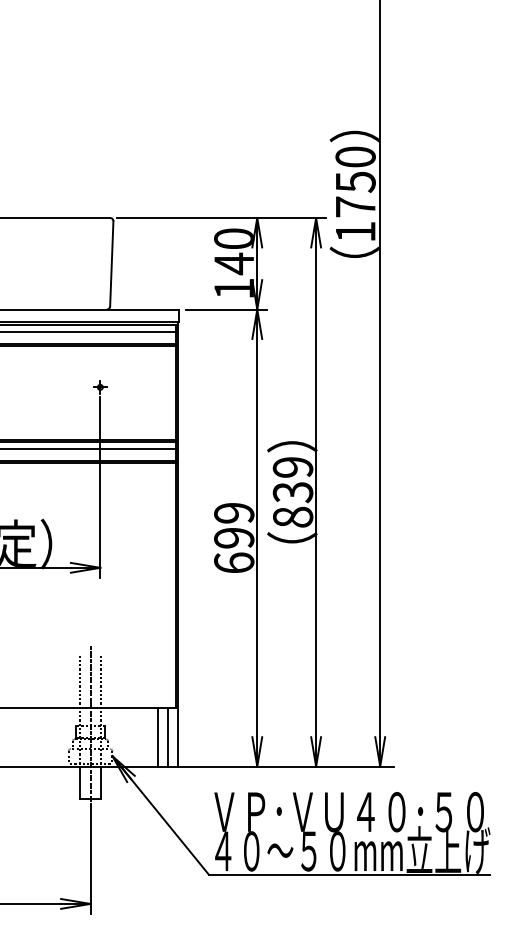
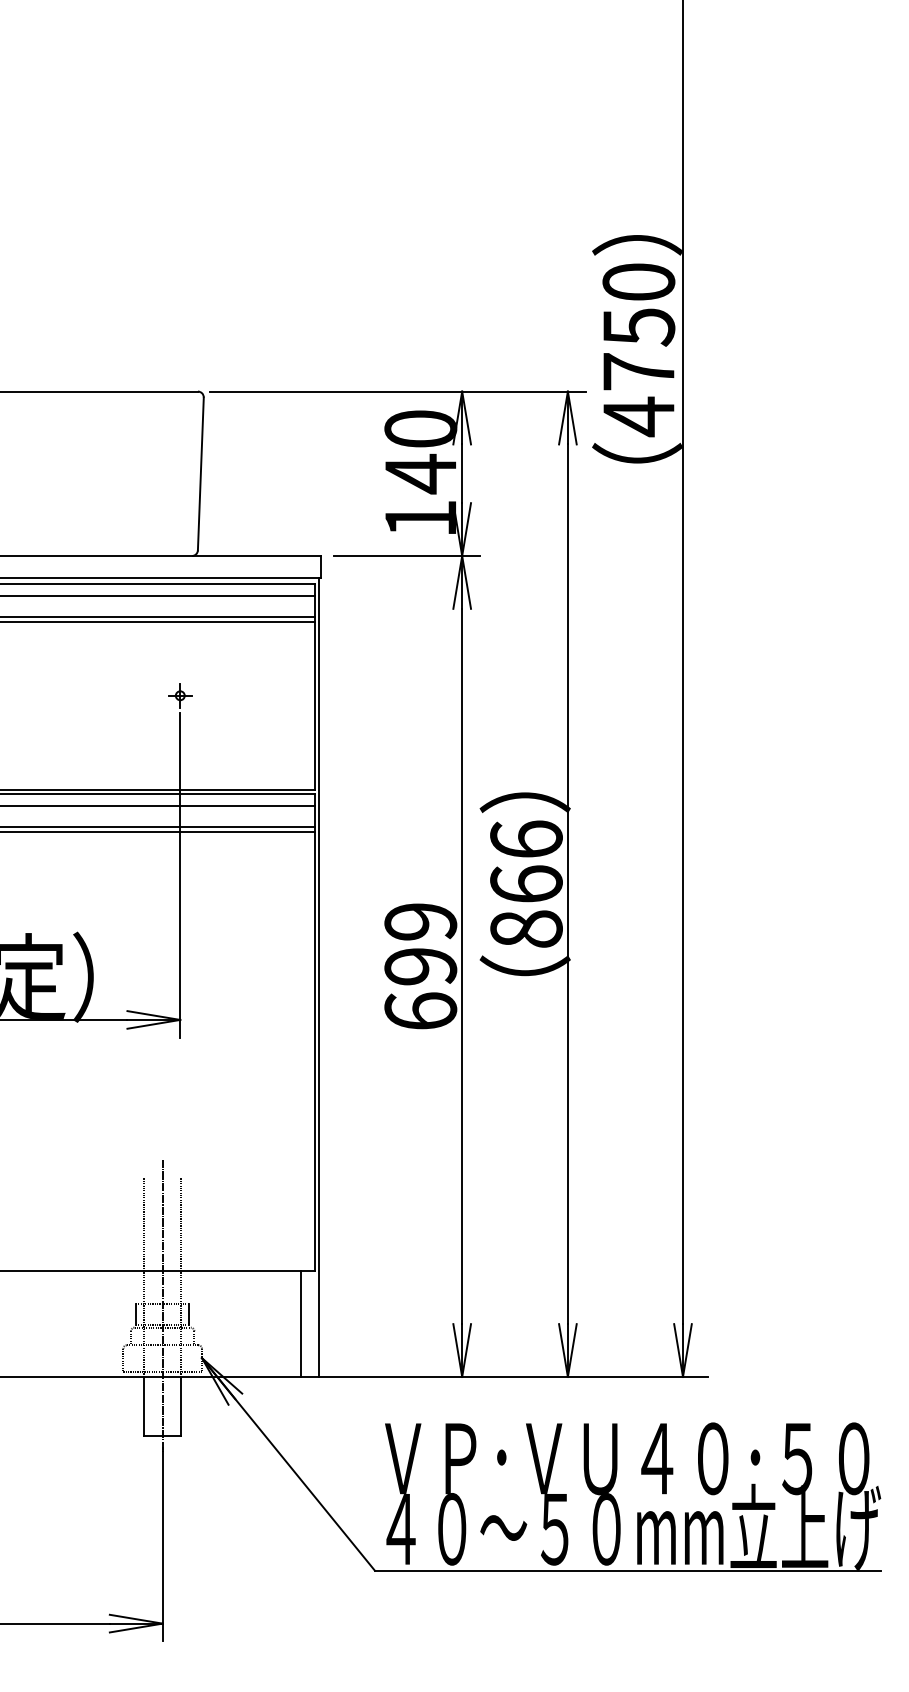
text: (355, 231) -> (638, 415), 1750 -> 4750
text: (292, 479) -> (525, 861), 839 -> 866
line: (157, 736) -> (282, 1322), removed

